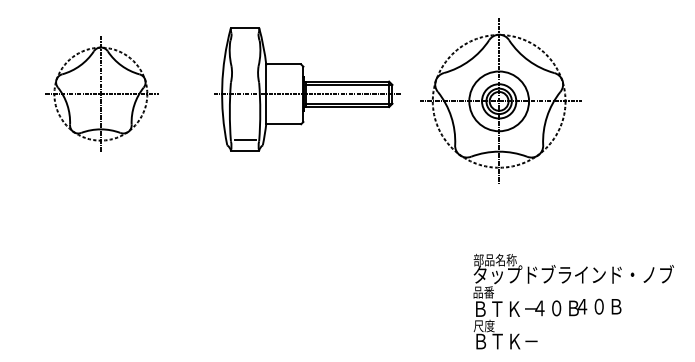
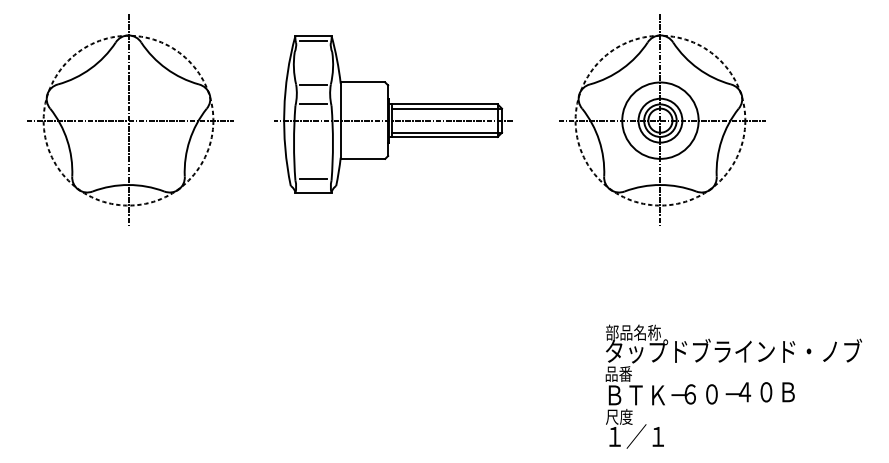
line: (245, 31) -> (313, 40), added
line: (245, 66) -> (313, 85), added
line: (245, 81) -> (313, 104), added
part: (101, 93) -> (130, 119), size x1.43
part: (500, 100) -> (662, 119), moved
text: (557, 308) -> (712, 394), ４０Ｂ -> ６０－
text: (507, 341) -> (648, 436), ＢＴＫ－ -> １／１

